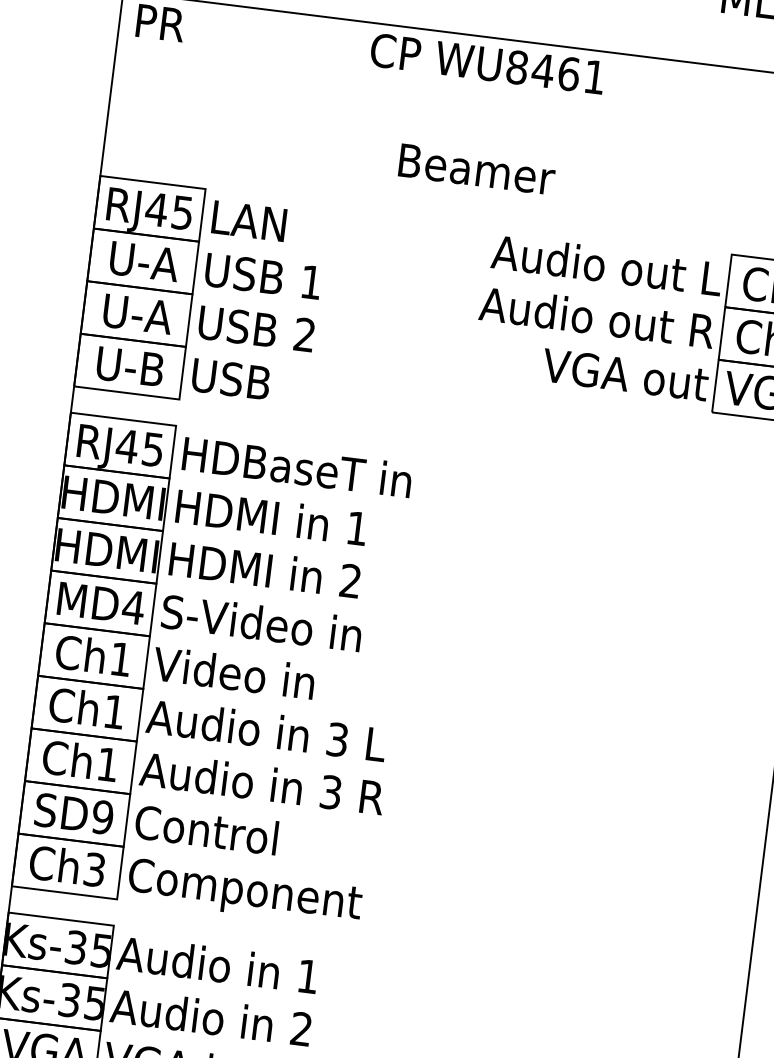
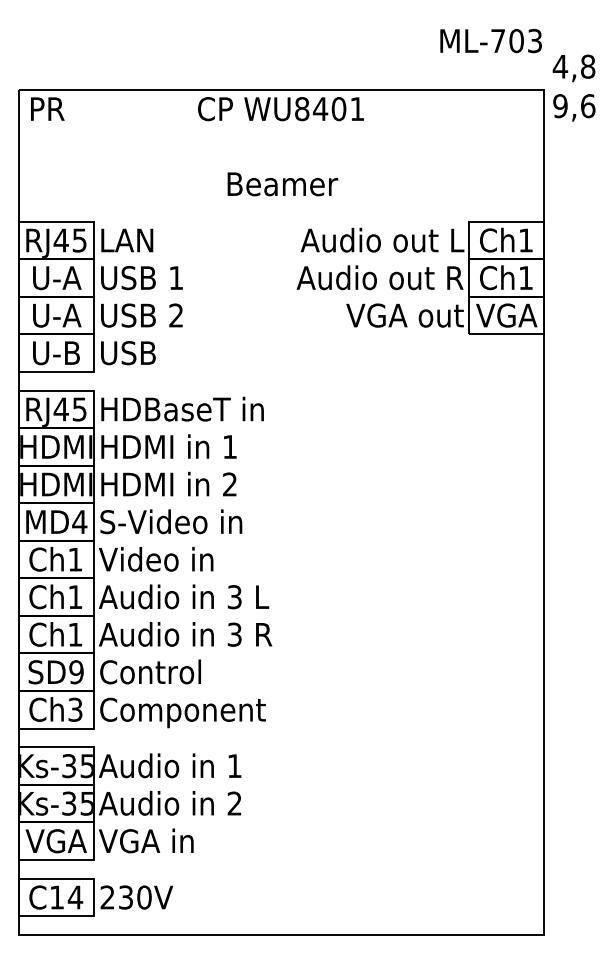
text: (568, 73) -> (338, 108), WU8461 -> WU8401

